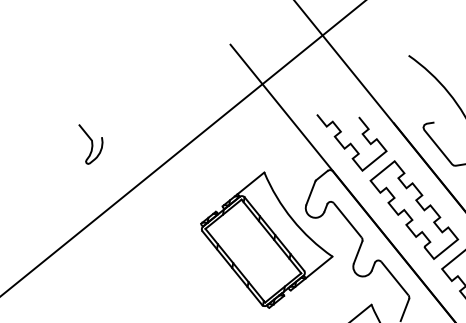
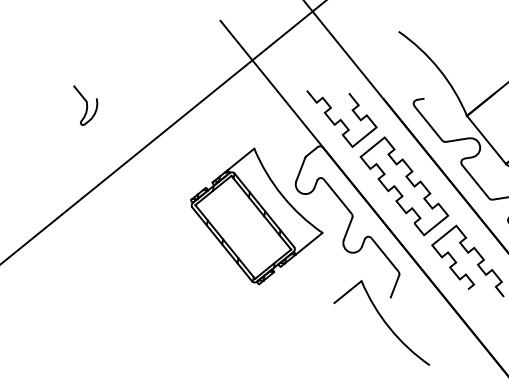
curve: (91, 144) -> (86, 105), moved

